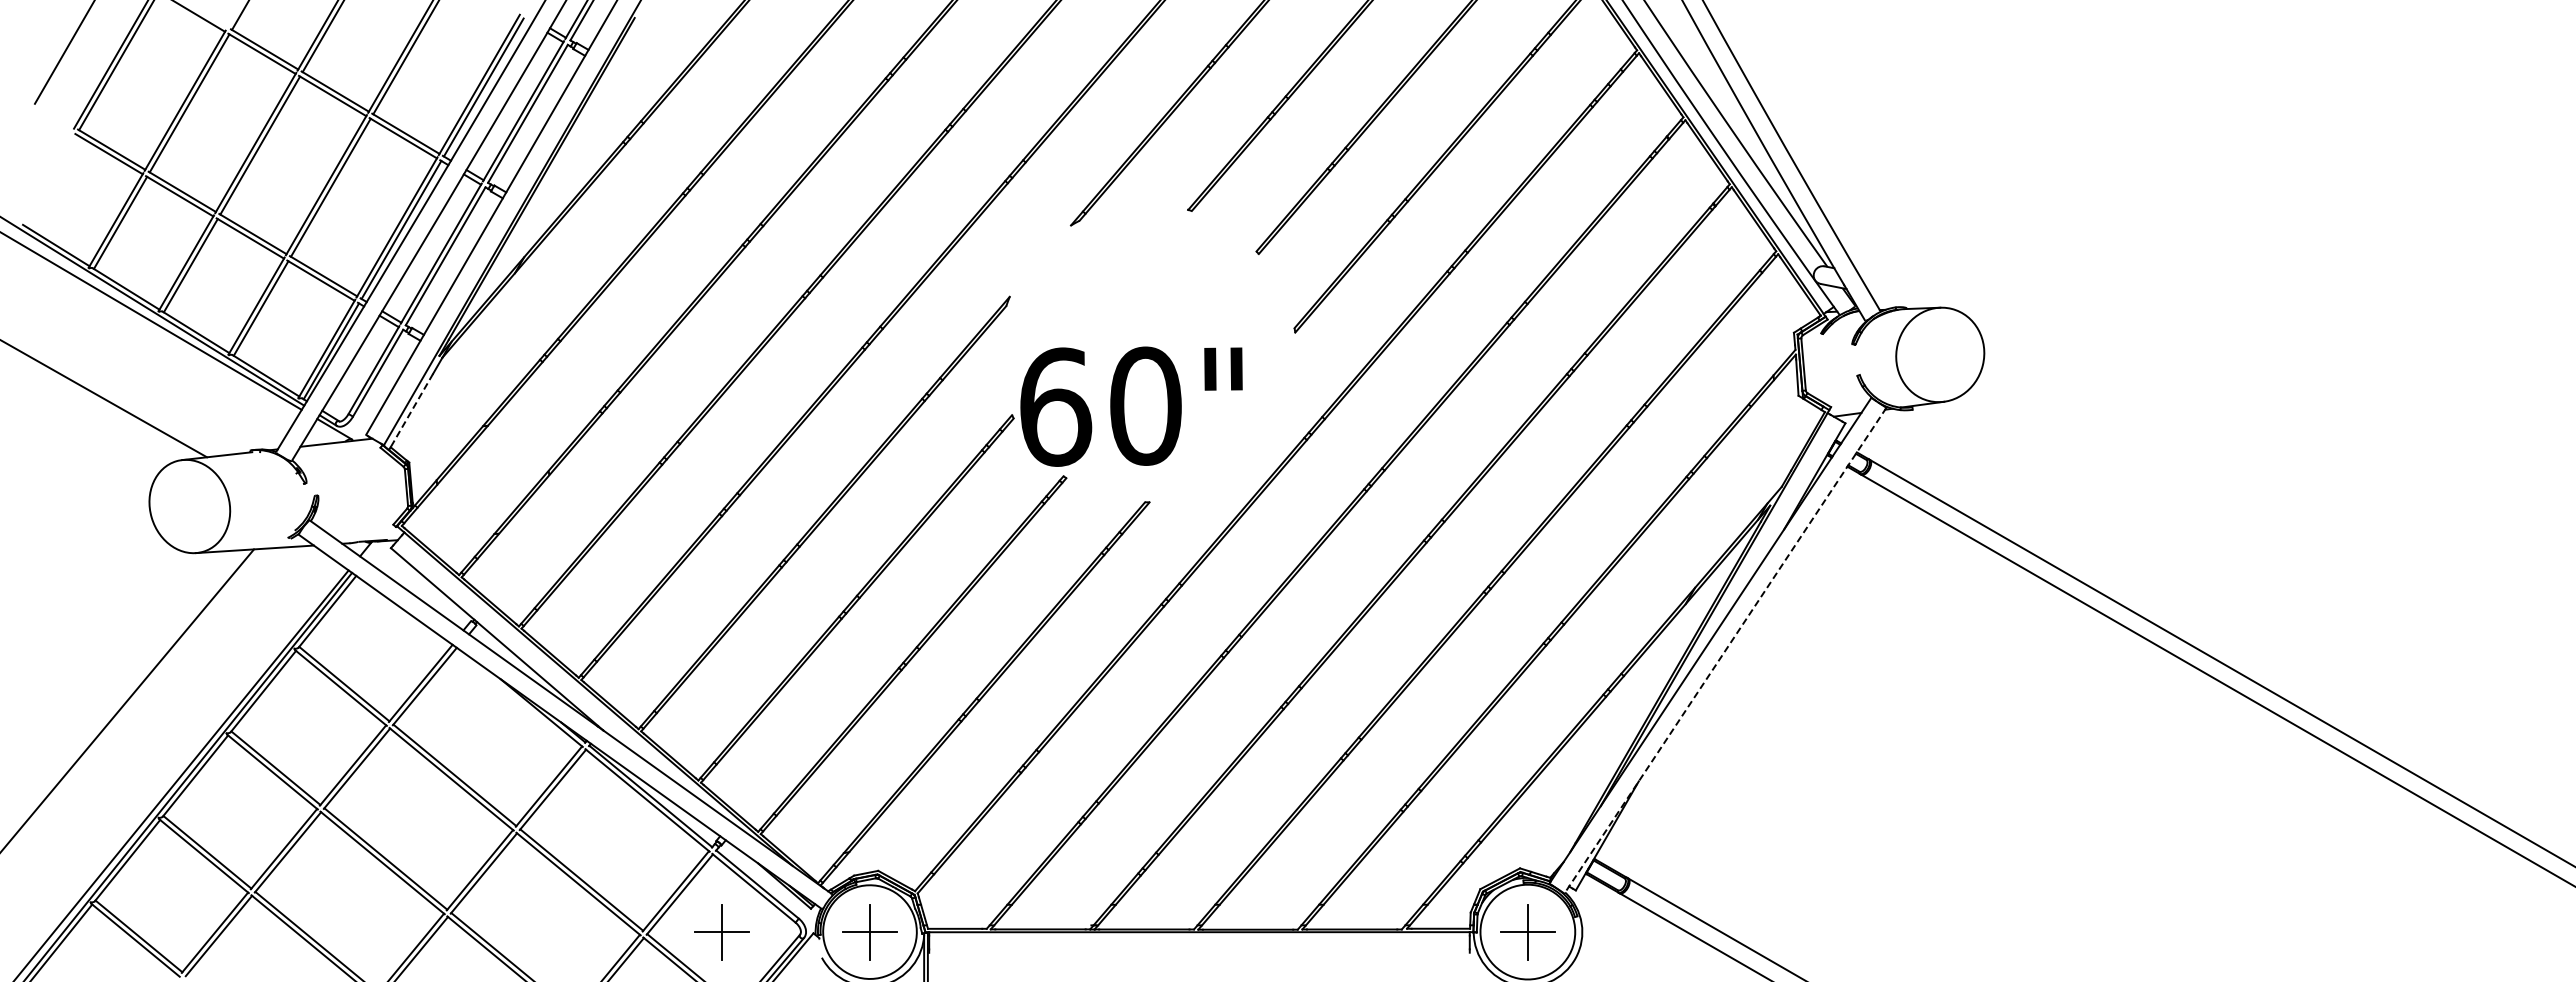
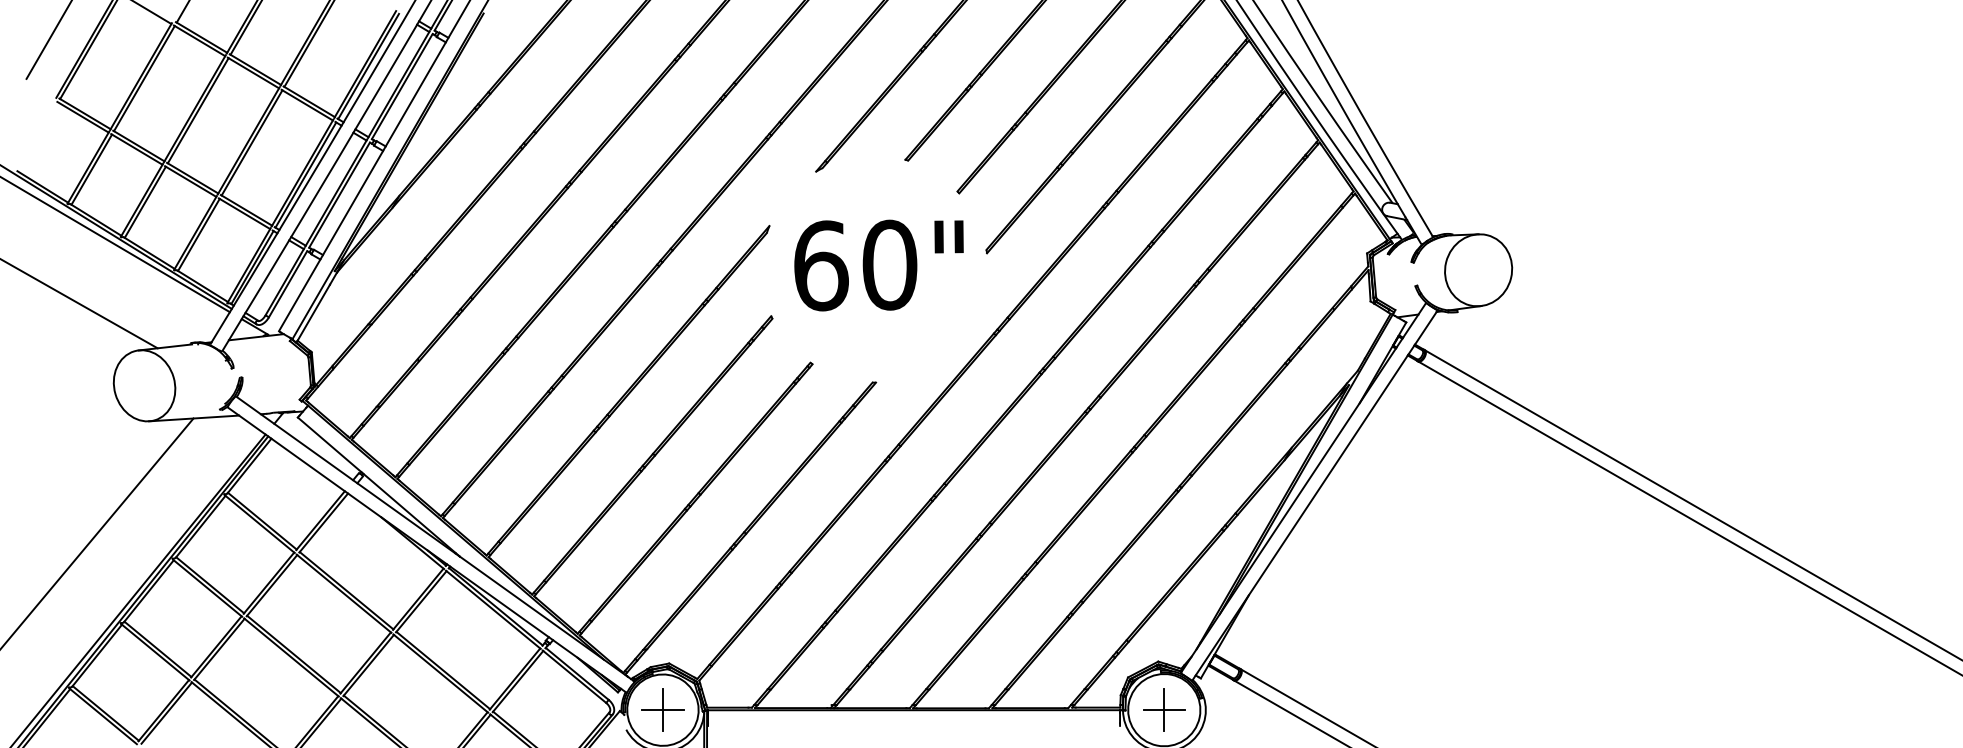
text: (1131, 406) -> (878, 265), moved
line: (411, 411) -> (313, 313), dashed -> solid
line: (1725, 651) -> (1314, 496), dashed -> solid
part: (721, 932) -> (549, 710), removed

